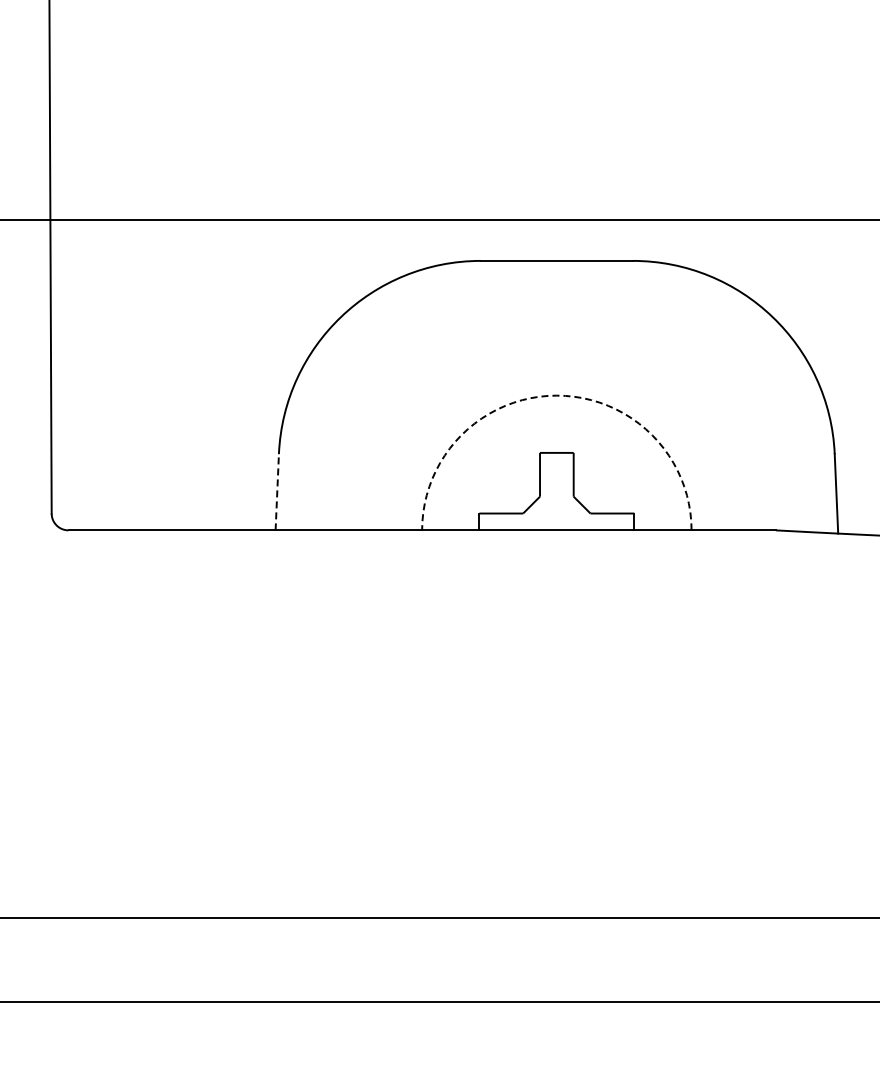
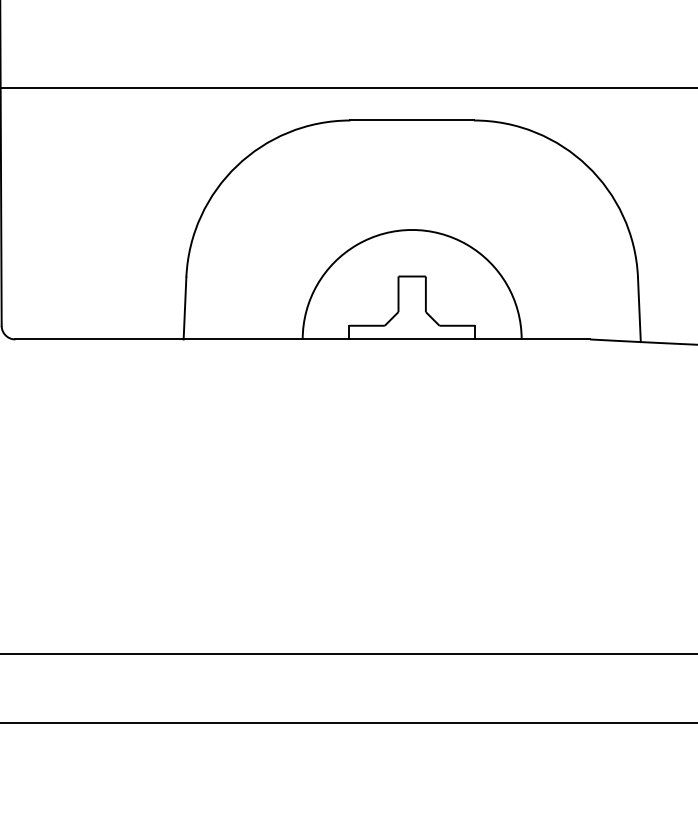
arc: (556, 395) -> (411, 229), dashed -> solid
line: (277, 491) -> (185, 307), dashed -> solid

